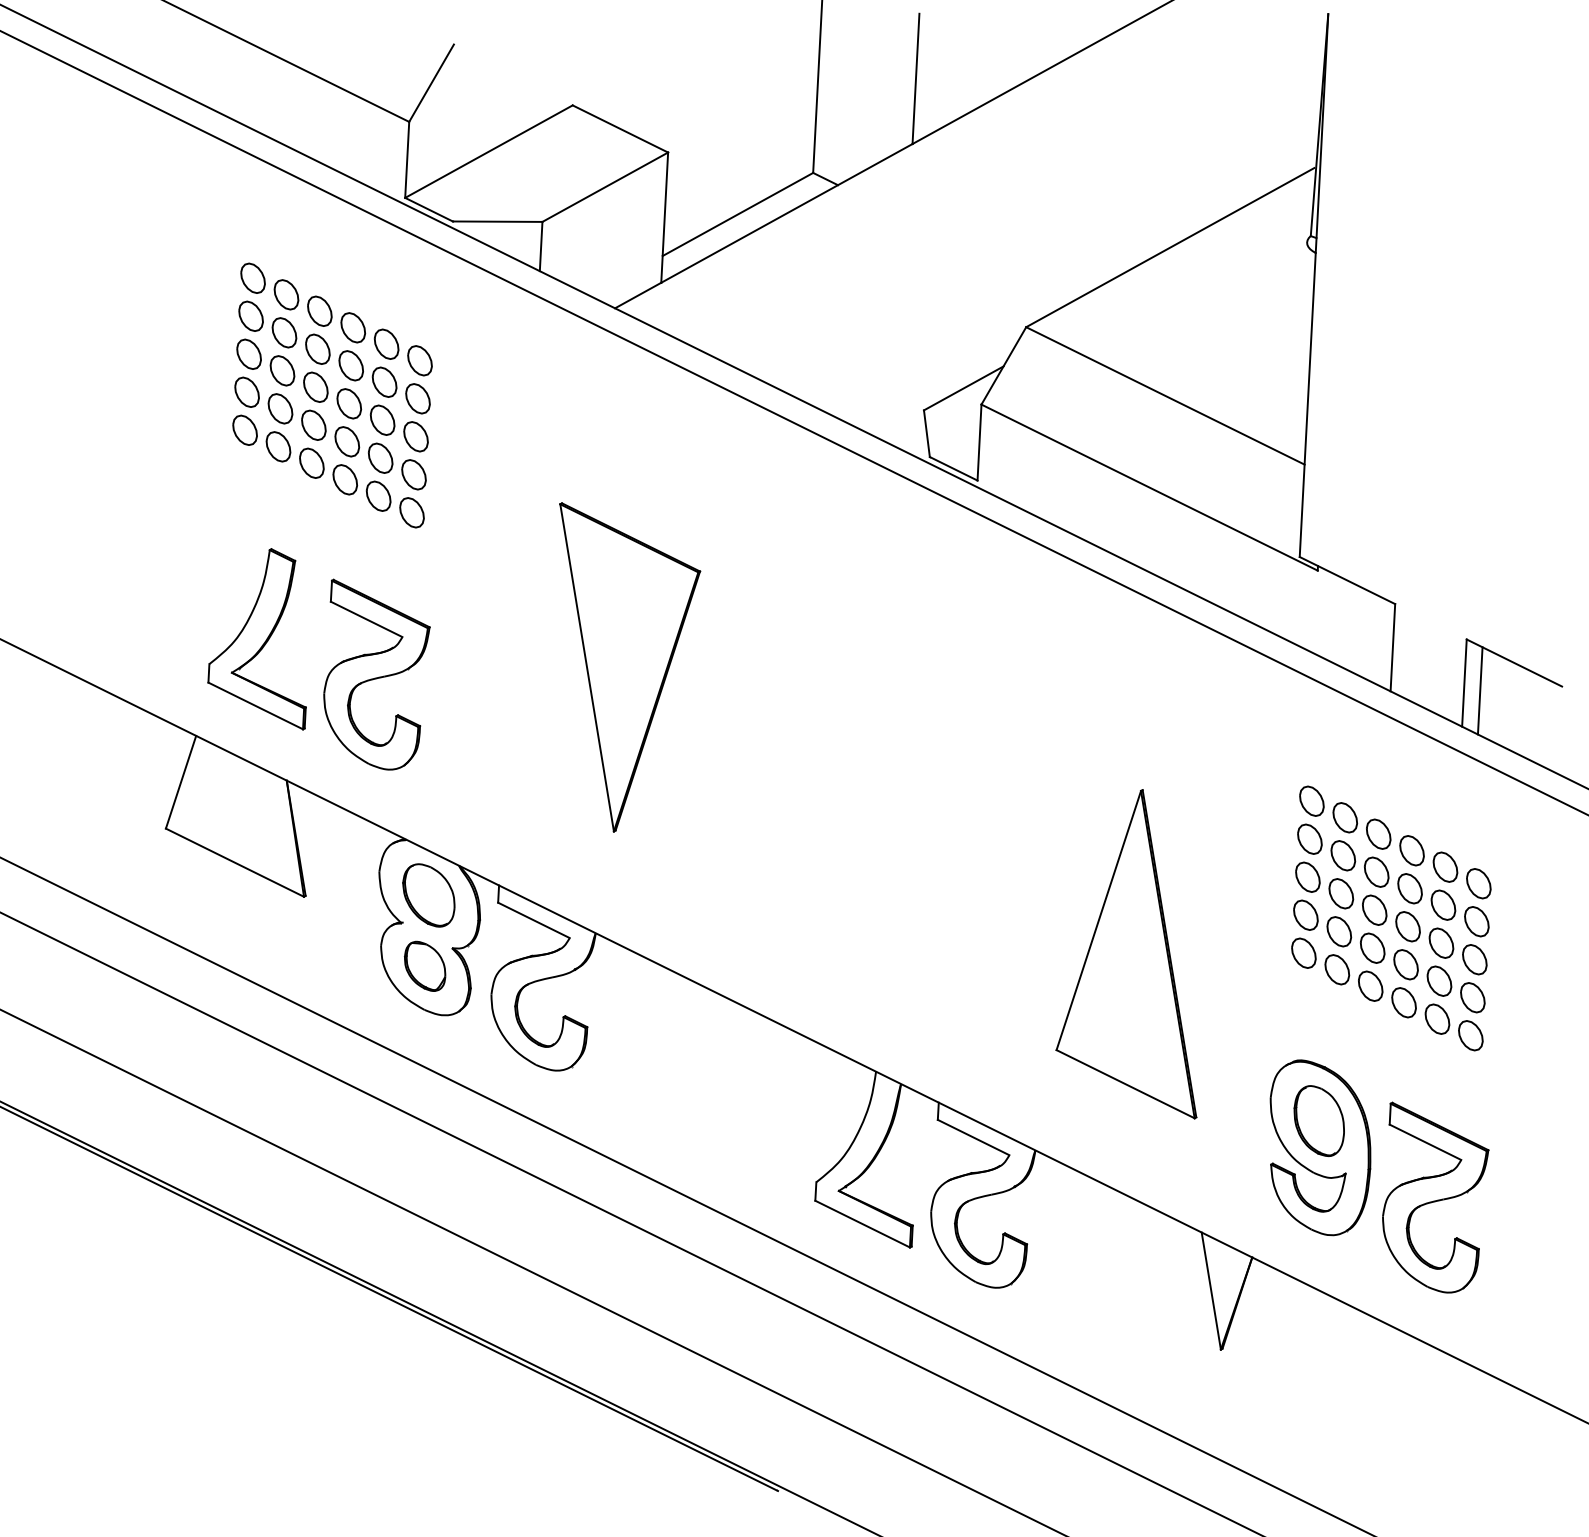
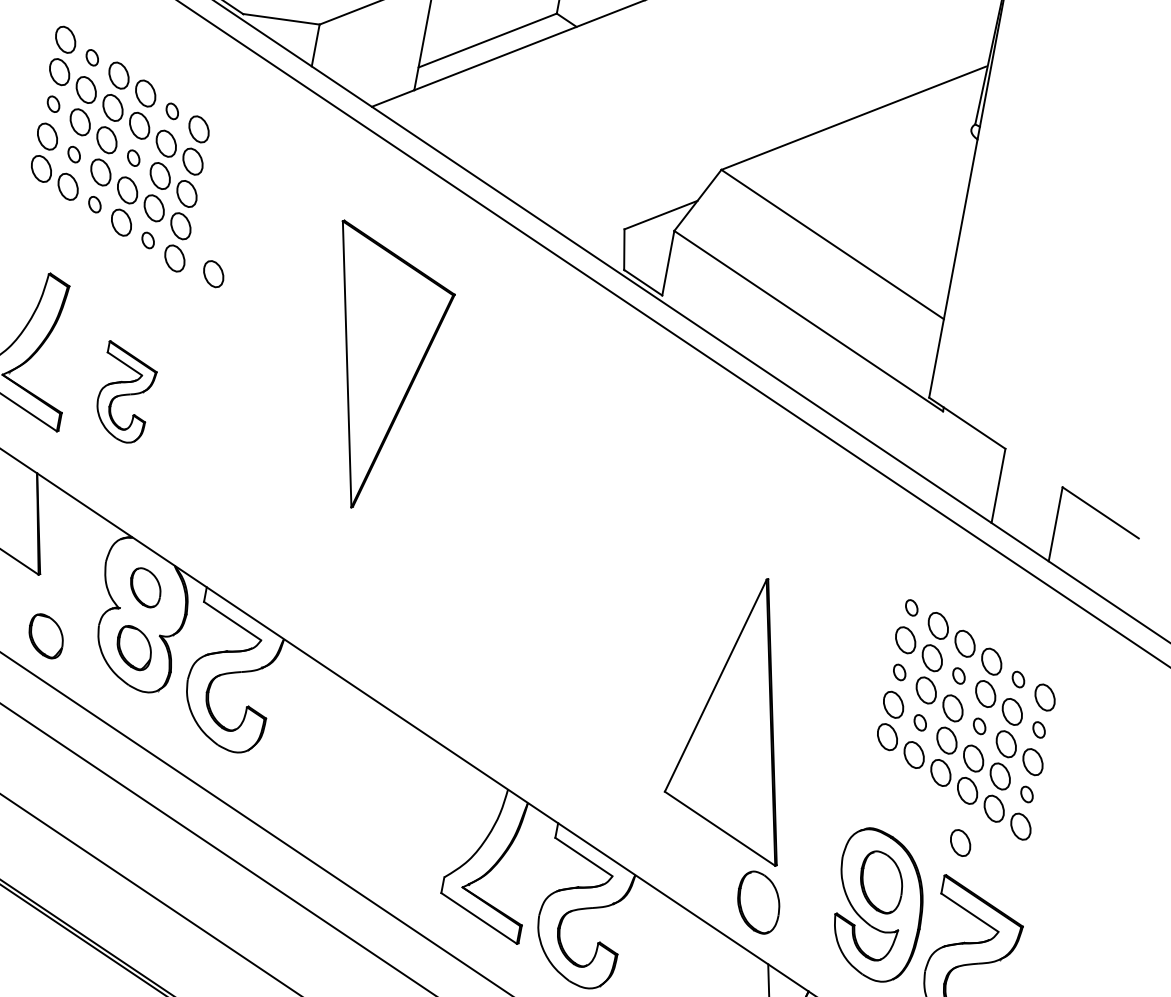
part: (286, 294) -> (92, 57), size x0.6
part: (386, 343) -> (172, 110), size x0.6
part: (248, 353) -> (53, 103), size x0.6
part: (349, 403) -> (133, 157), size x0.6
part: (280, 408) -> (74, 154), size x0.6
part: (311, 462) -> (94, 204), size x0.6
part: (378, 495) -> (148, 239), size x0.6
part: (458, 524) -> (213, 273), added
part: (630, 667) -> (384, 368), moved
part: (376, 674) -> (126, 392), size x0.6
line: (1479, 690) -> (1067, 532), removed
part: (1311, 800) -> (911, 607), size x0.6
part: (1445, 866) -> (1018, 679), size x0.6
part: (1376, 871) -> (958, 675), size x0.6
part: (1307, 876) -> (899, 671), size x0.6
part: (428, 895) -> (145, 587), size x0.7
part: (1476, 921) -> (1038, 729), size x0.6
part: (1407, 926) -> (979, 726), size x0.6
part: (1339, 931) -> (920, 722), size x0.6
part: (321, 965) -> (45, 635), added
part: (1472, 997) -> (1026, 794), size x0.6
part: (1403, 1063) -> (960, 842), added
part: (1180, 1162) -> (758, 902), added

